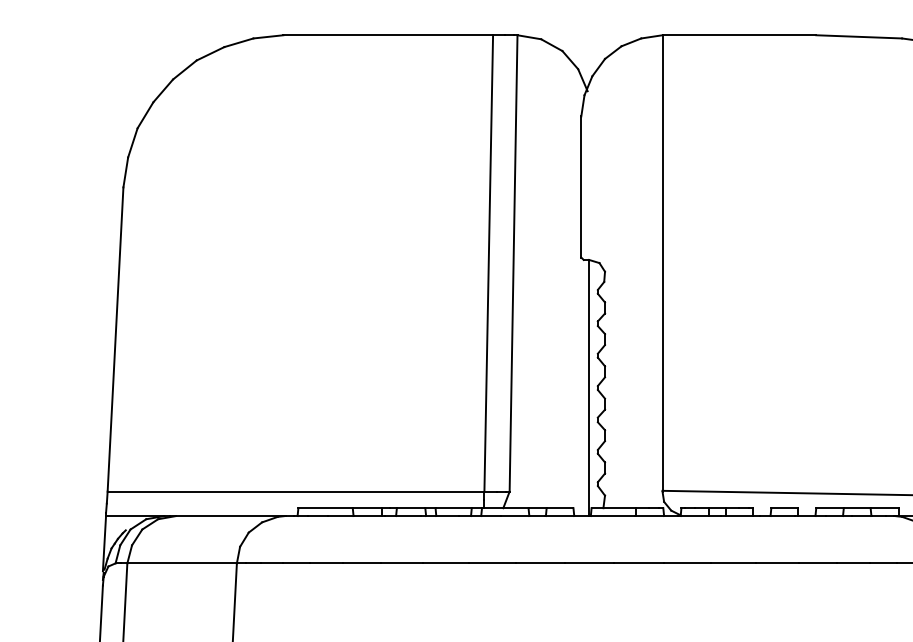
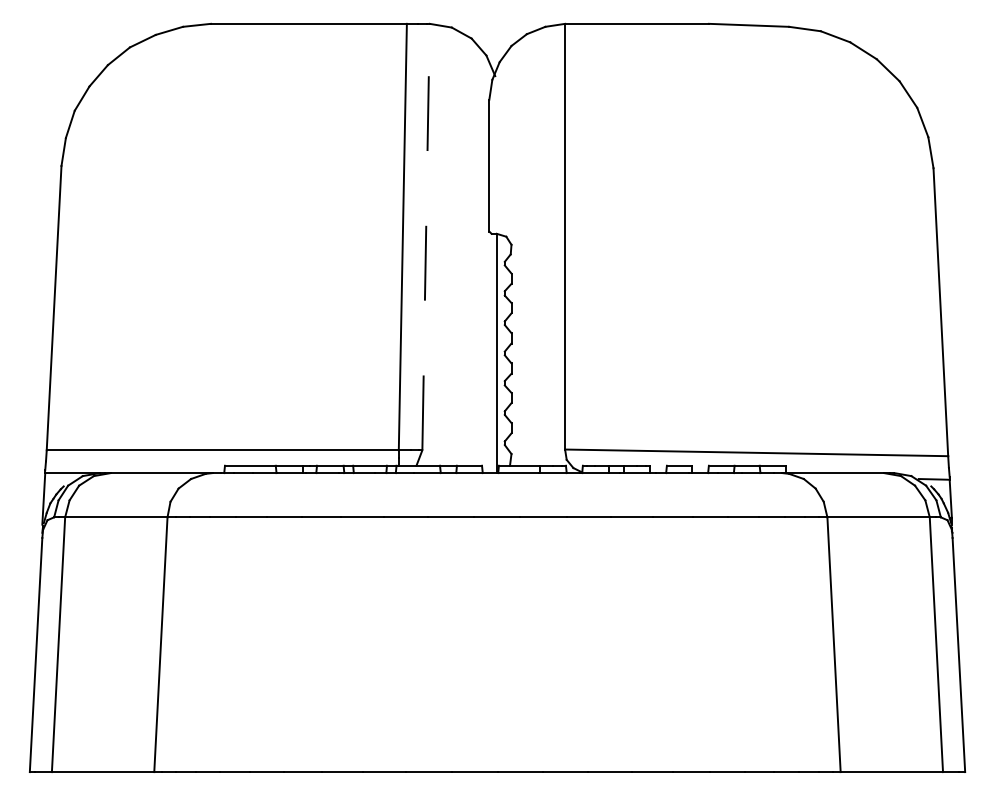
line: (514, 262) -> (426, 236), solid -> dashed

